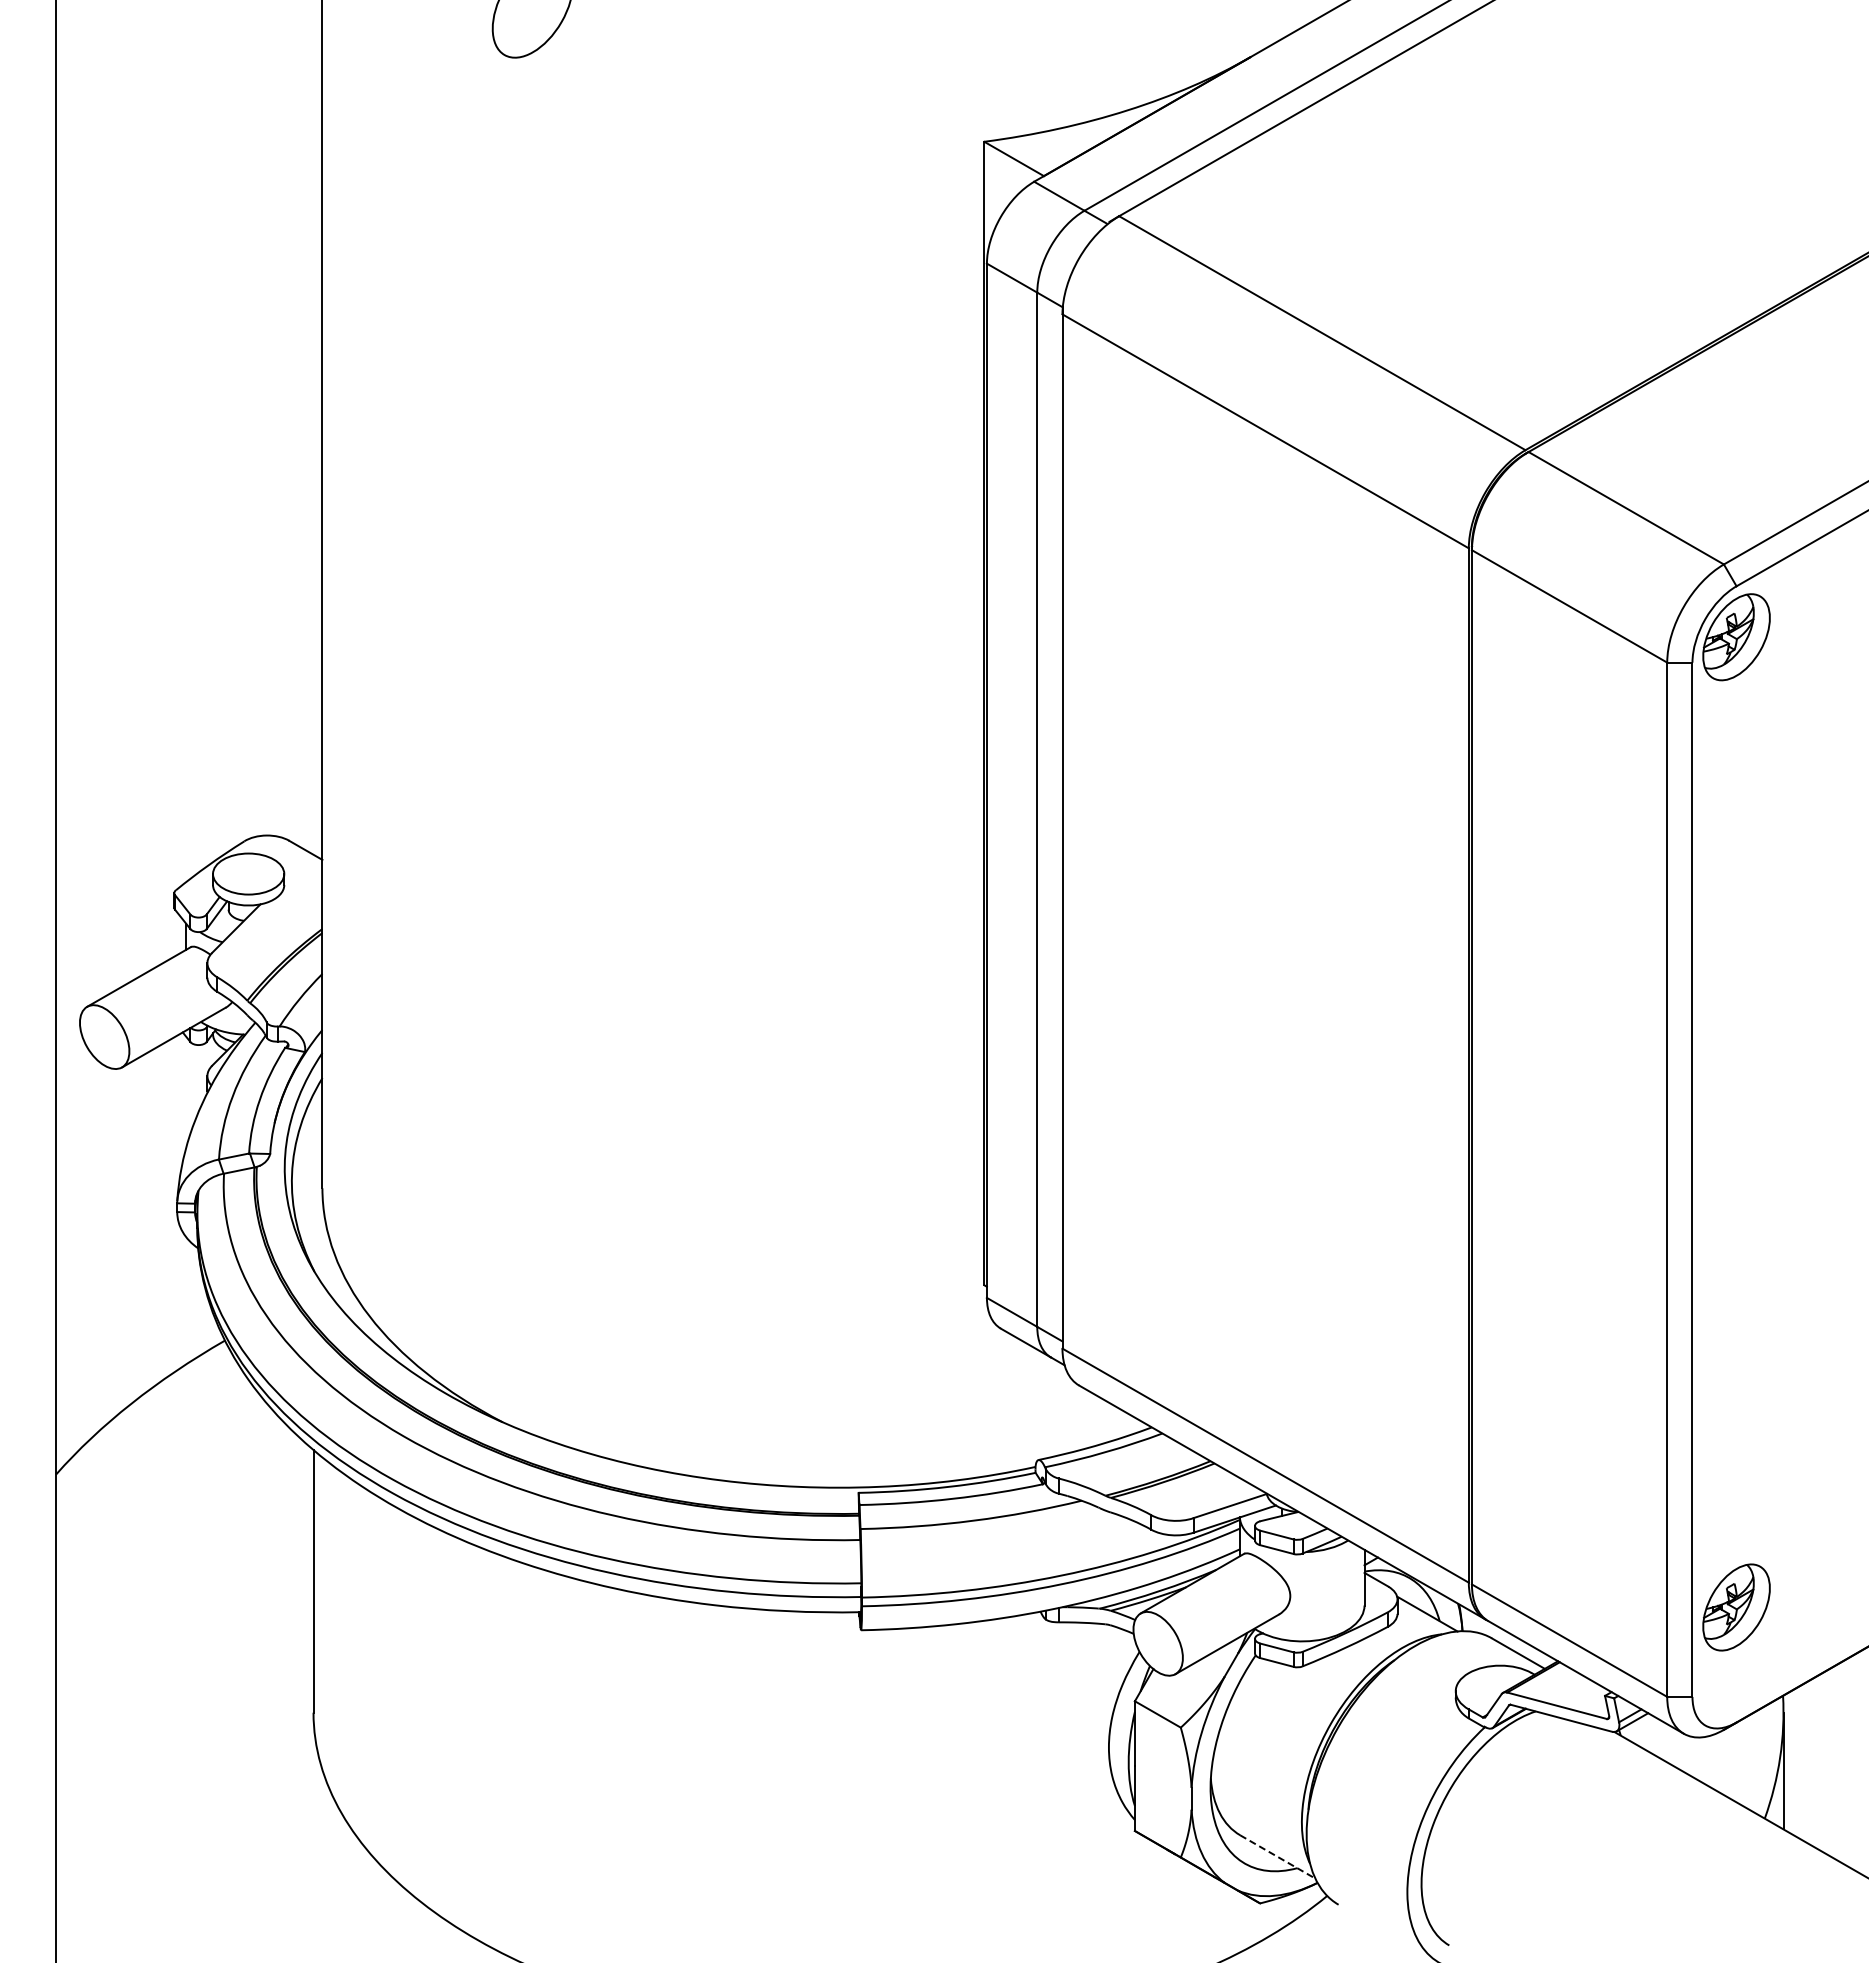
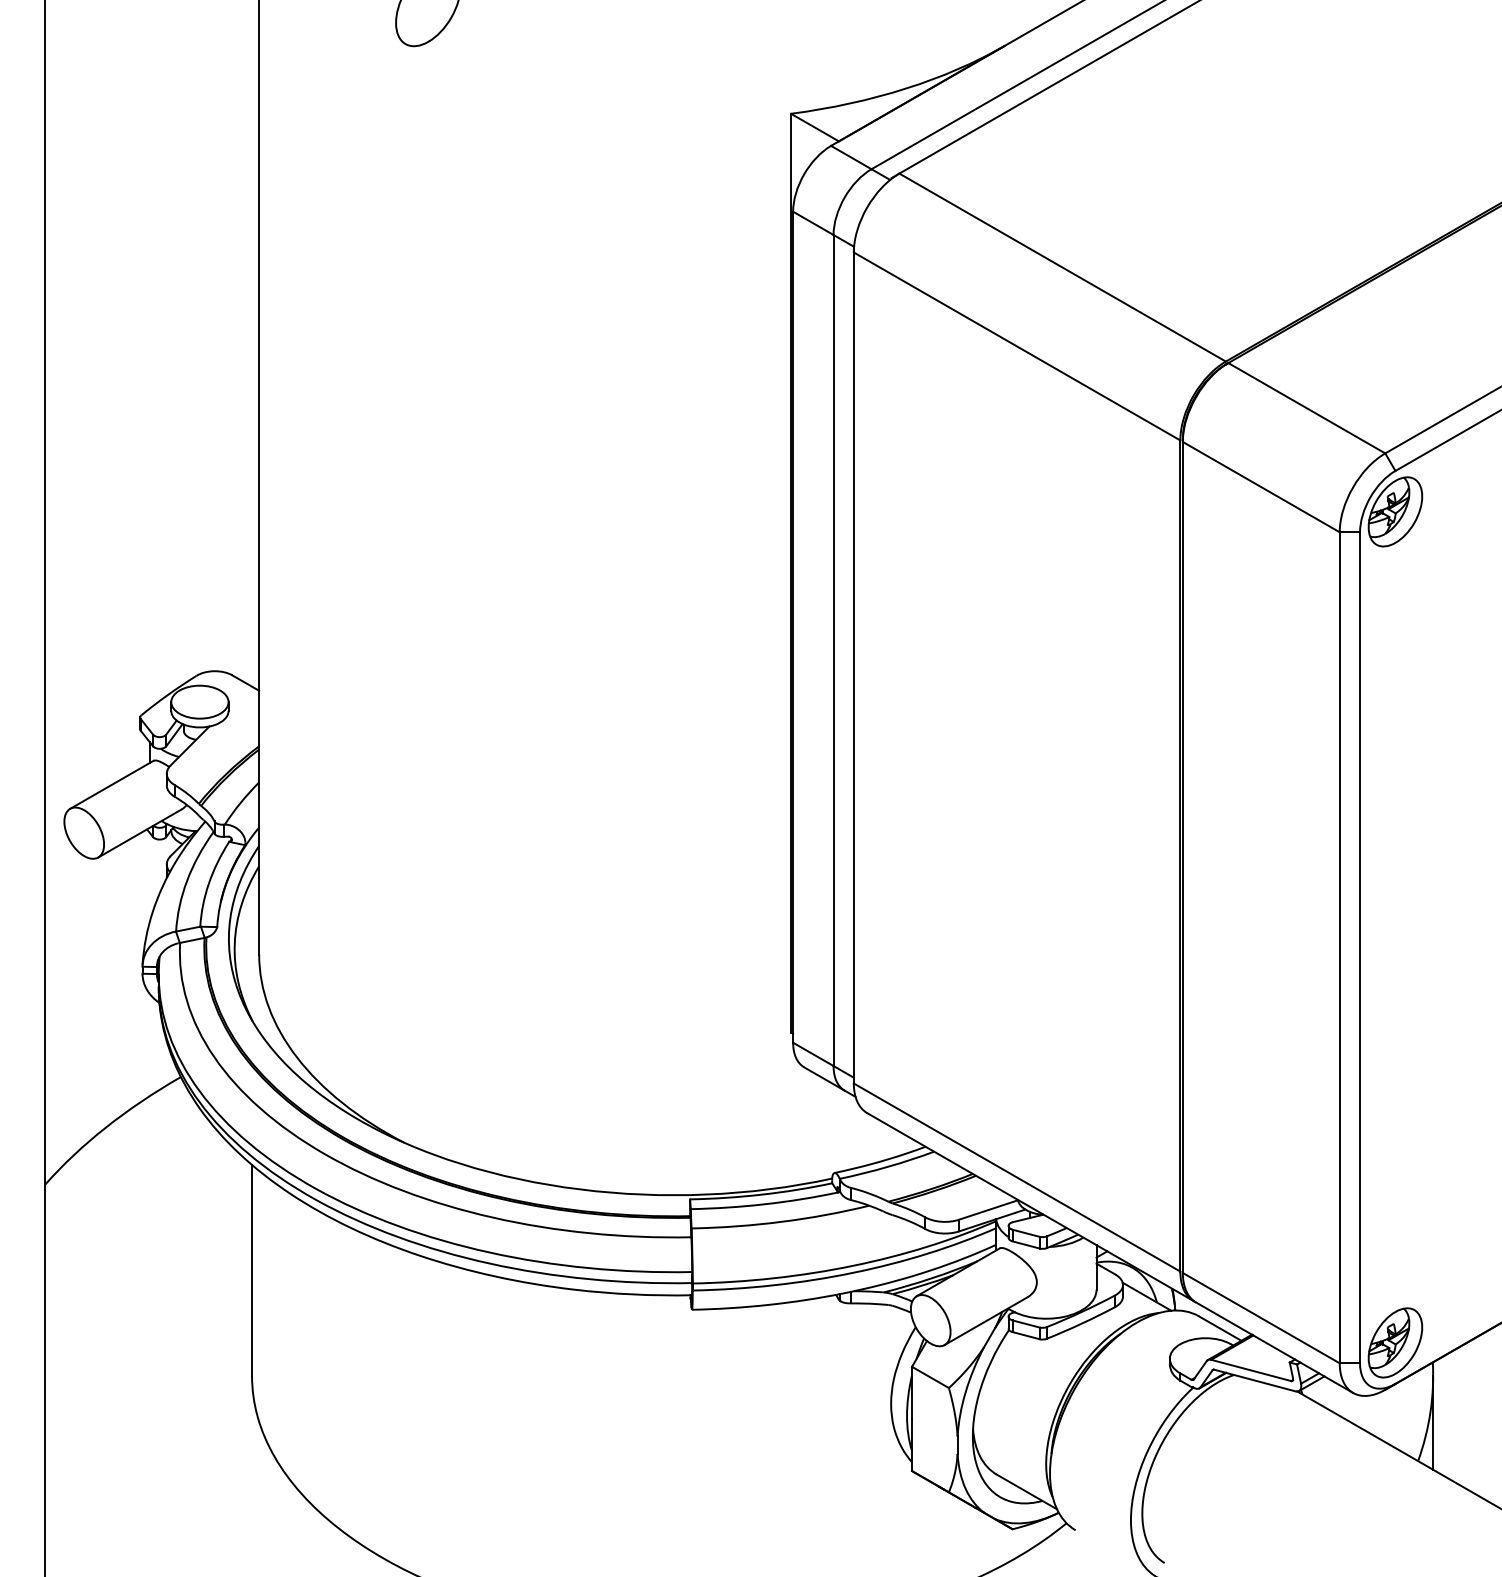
part: (1736, 1607) -> (1395, 1342), moved
line: (1278, 1857) -> (1027, 1492), dashed -> solid

